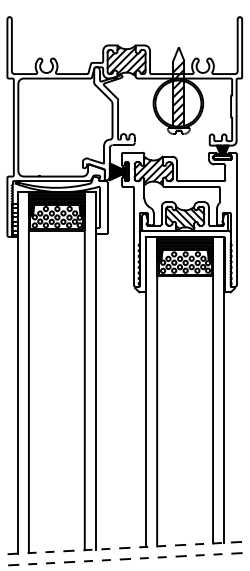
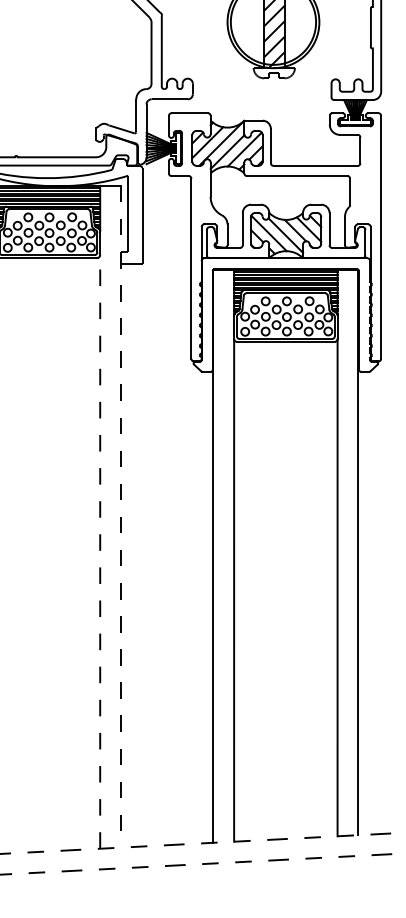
line: (95, 370) -> (120, 516), solid -> dashed
line: (84, 389) -> (99, 551), solid -> dashed

